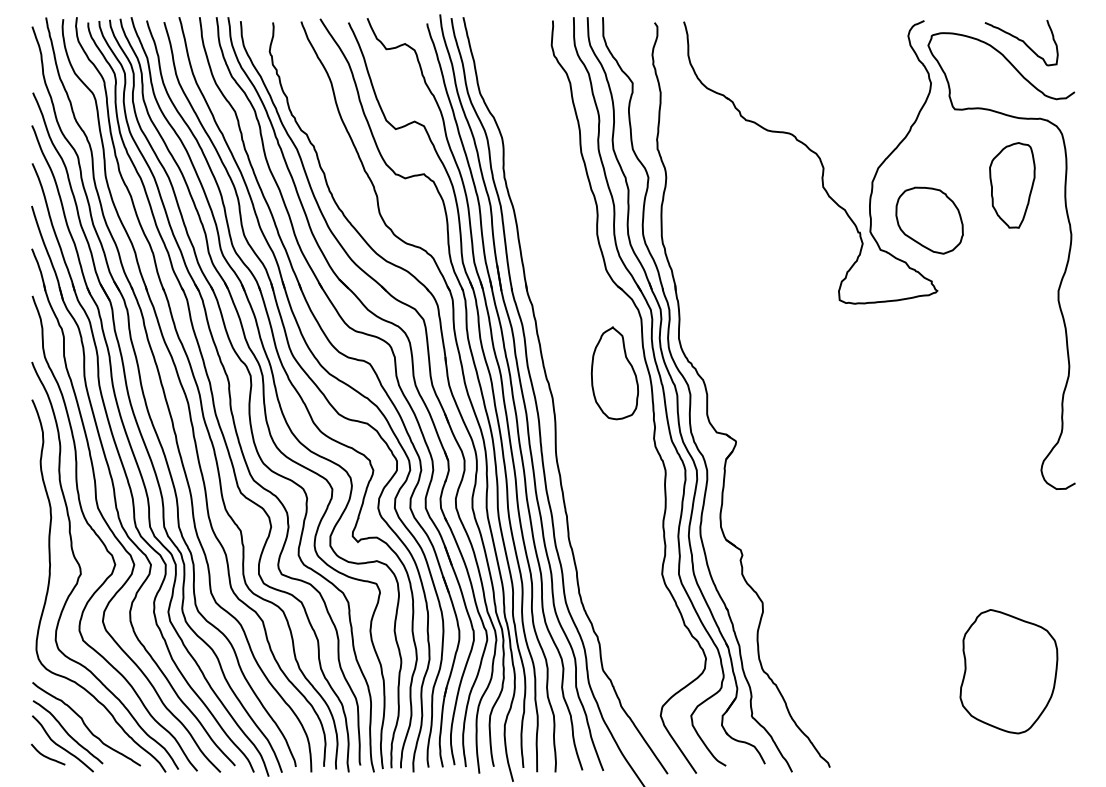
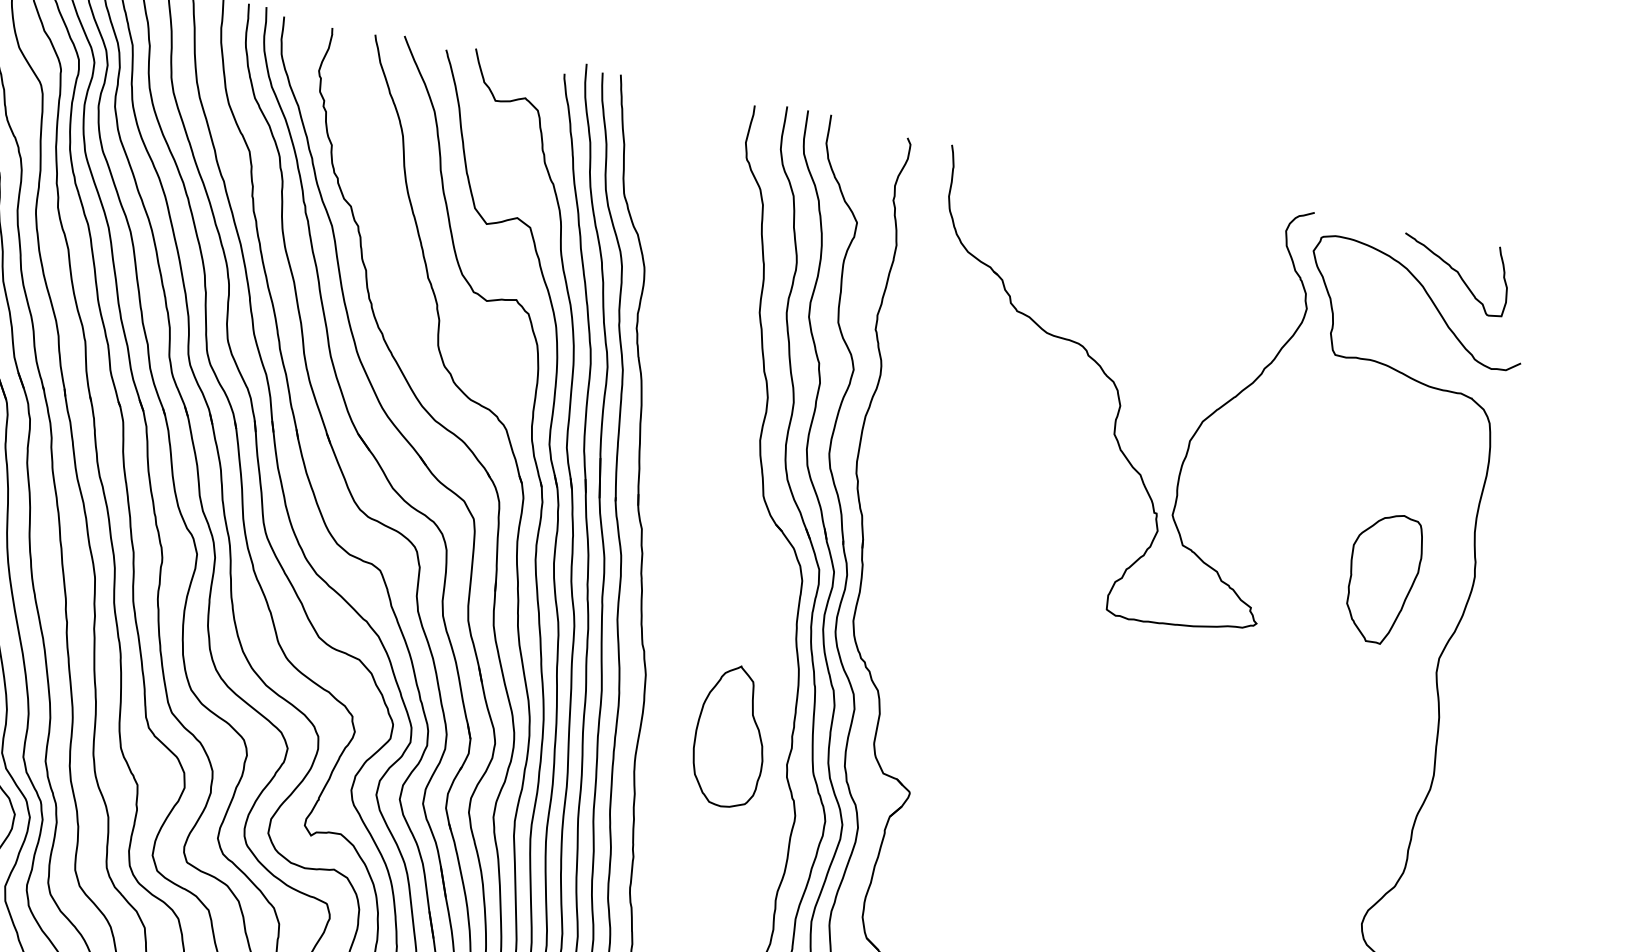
part: (1012, 185) -> (1382, 578), moved
part: (929, 220) -> (1264, 515), removed
part: (614, 373) -> (730, 736), moved

